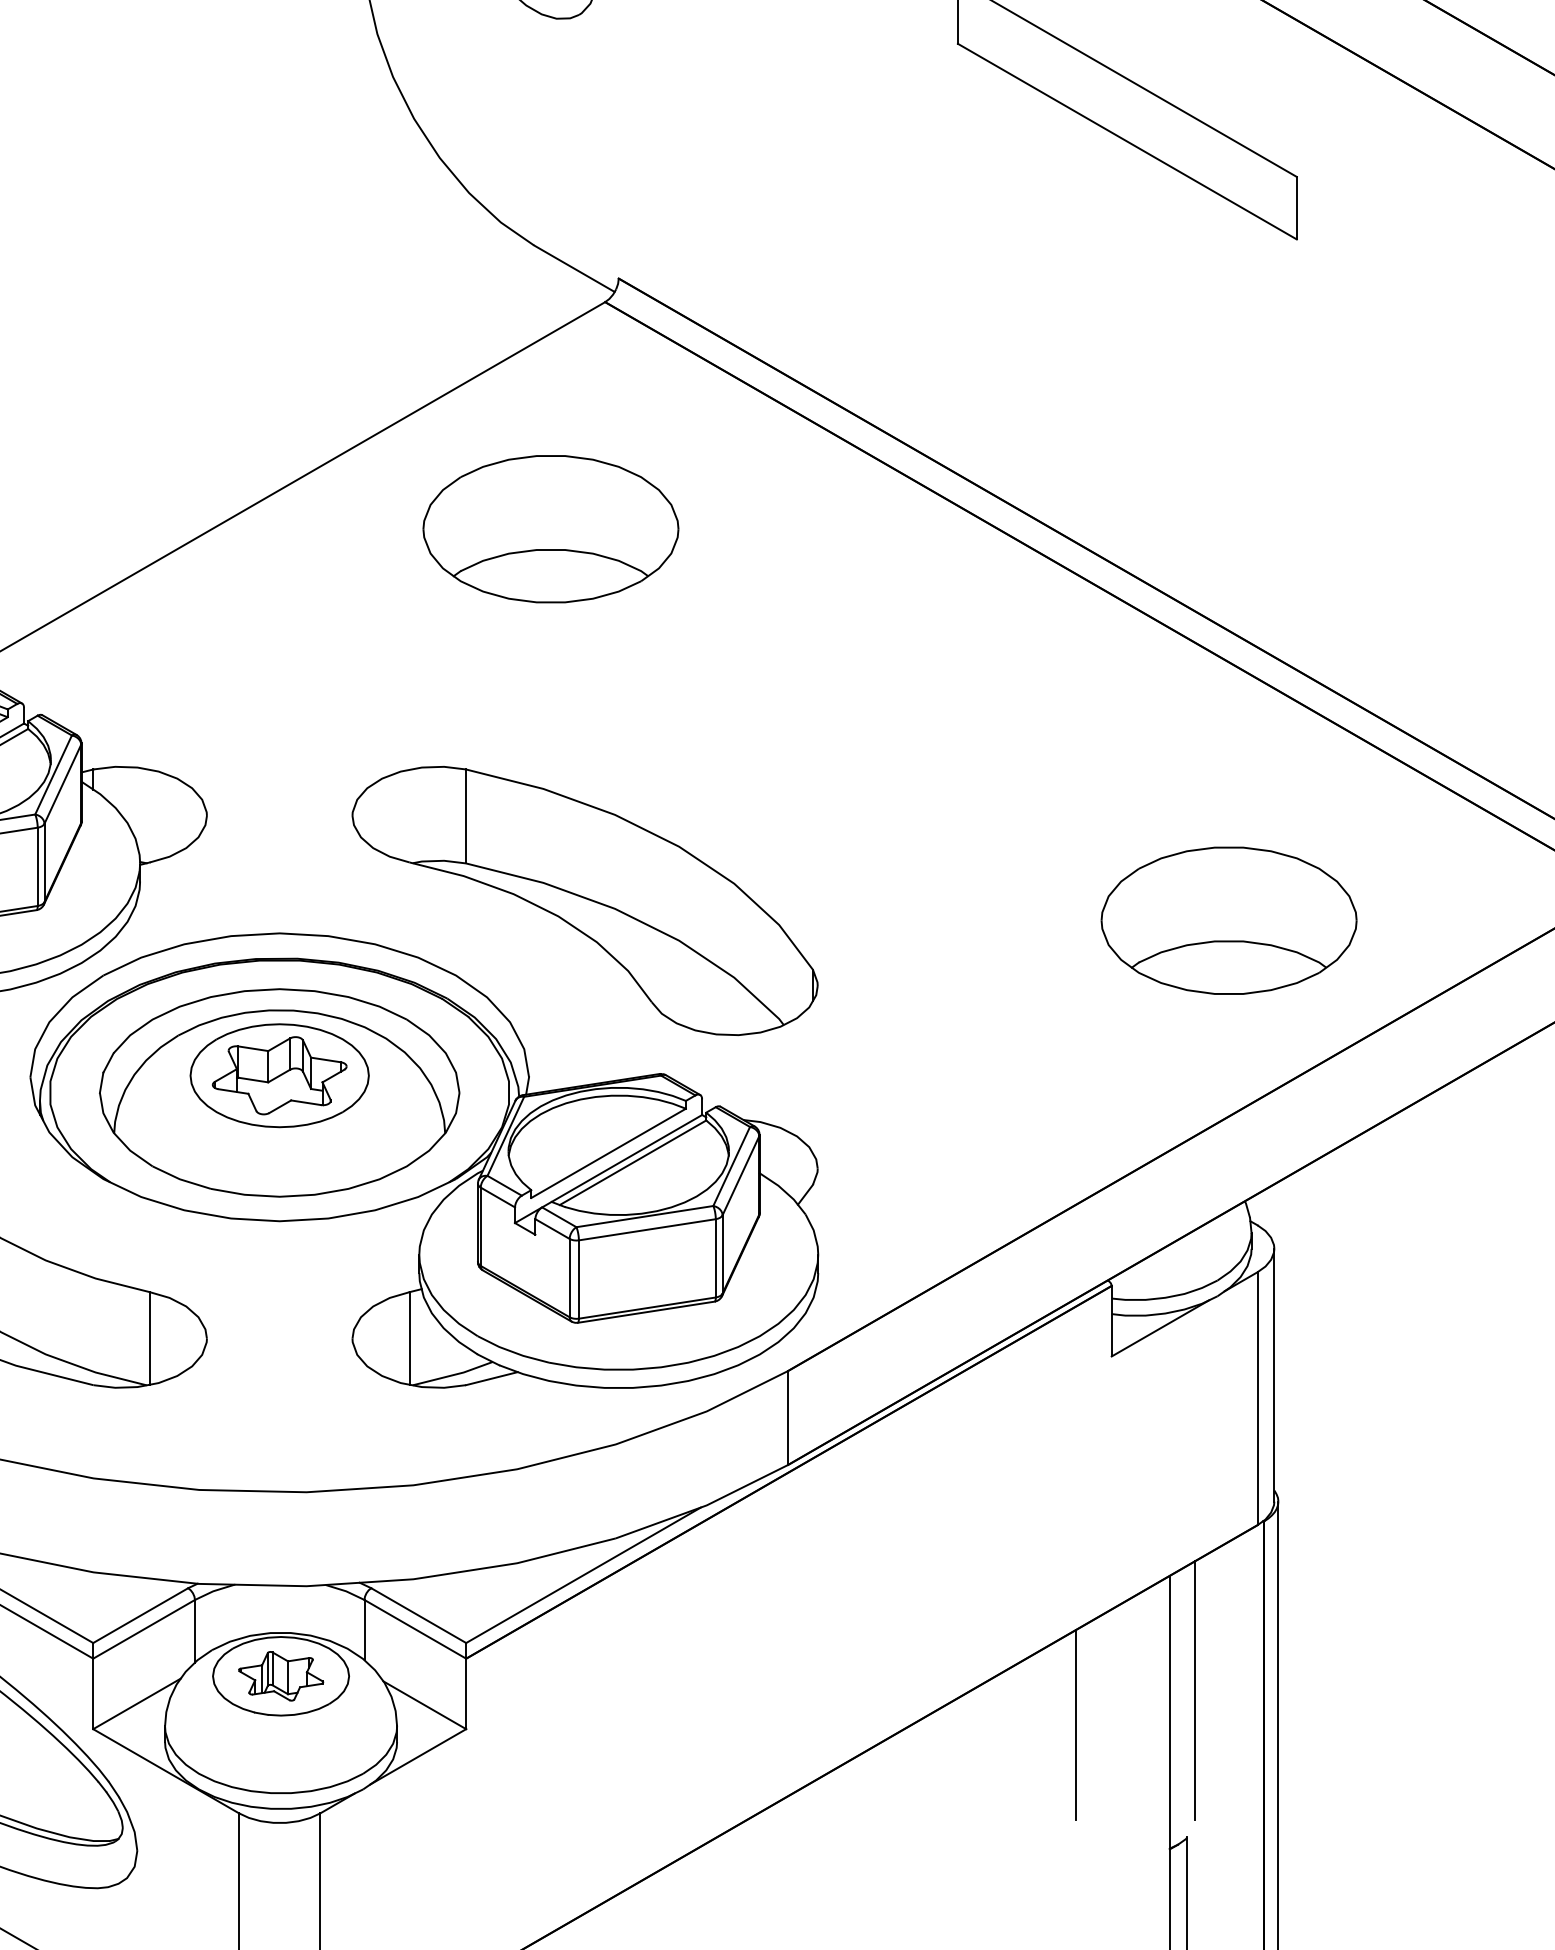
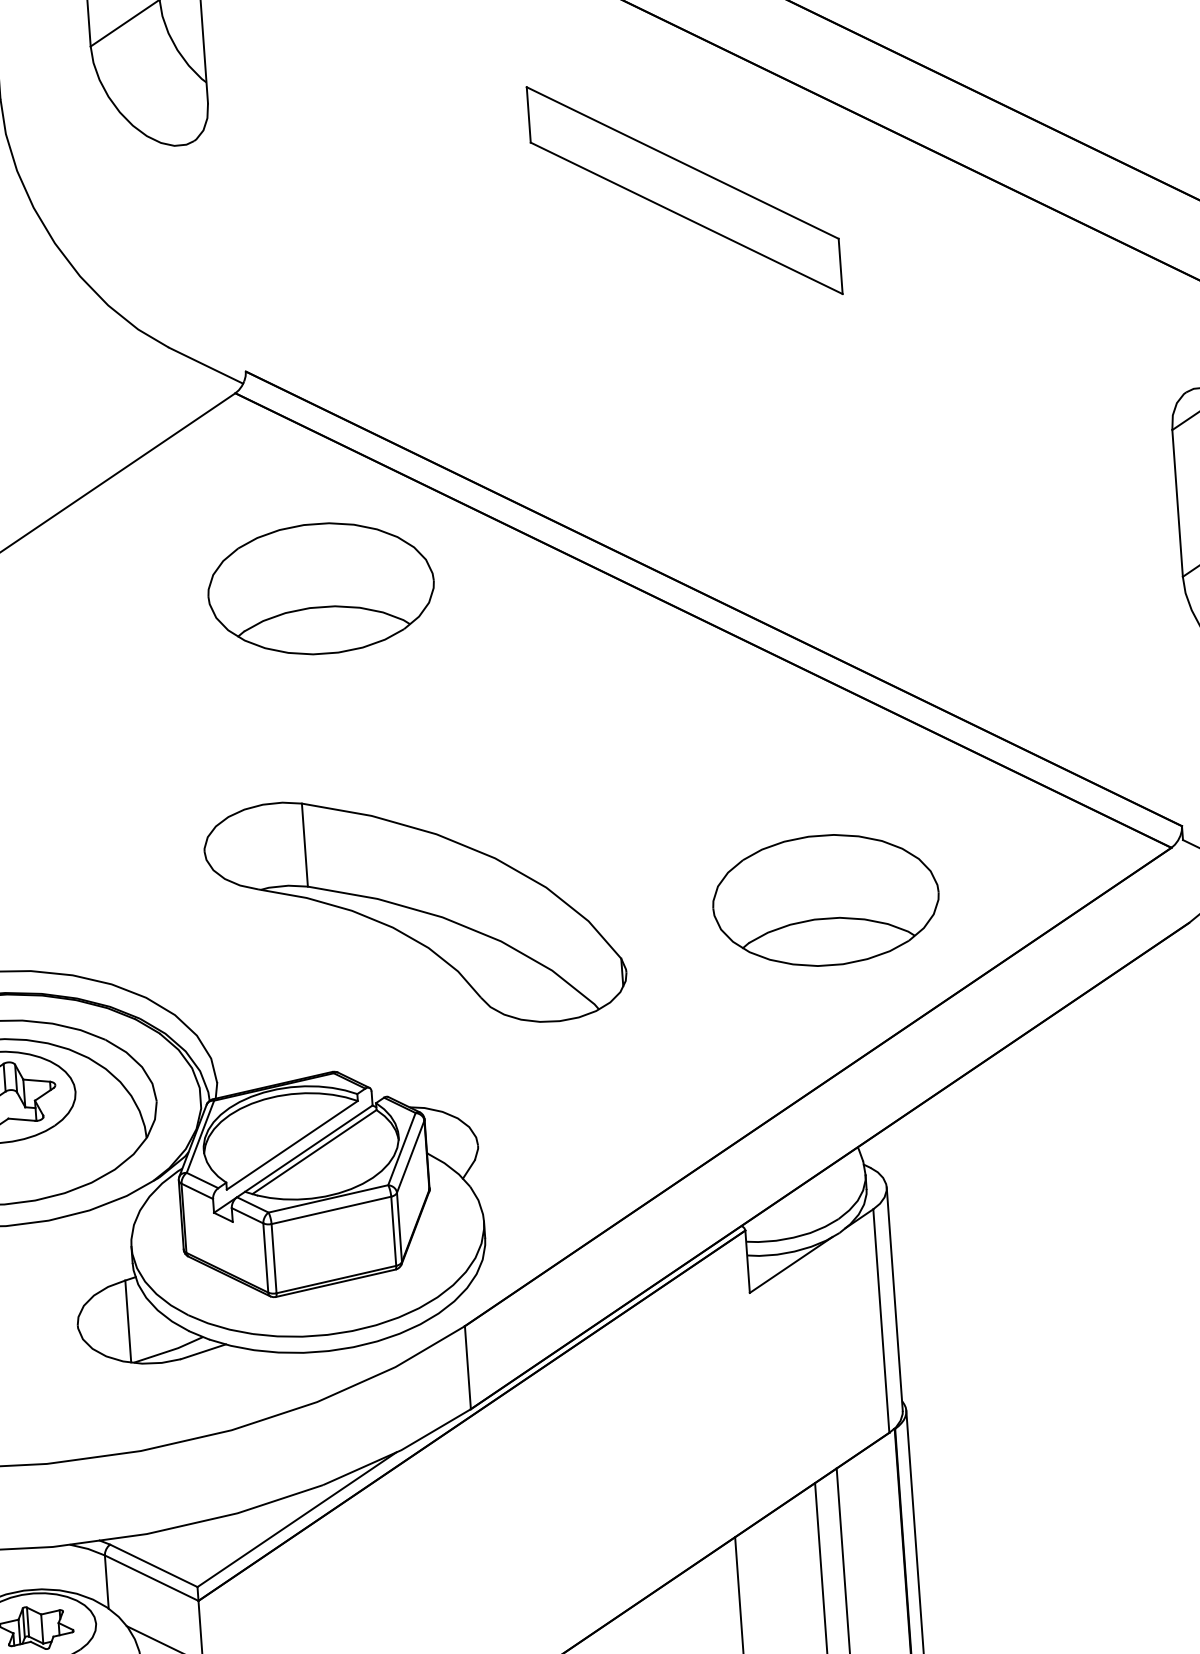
part: (550, 529) -> (320, 589), moved
part: (584, 901) -> (415, 912), moved

